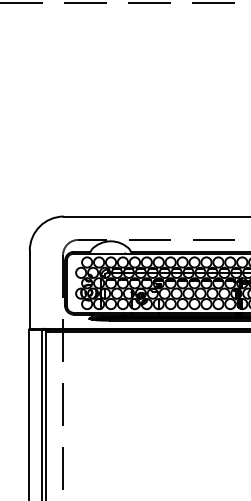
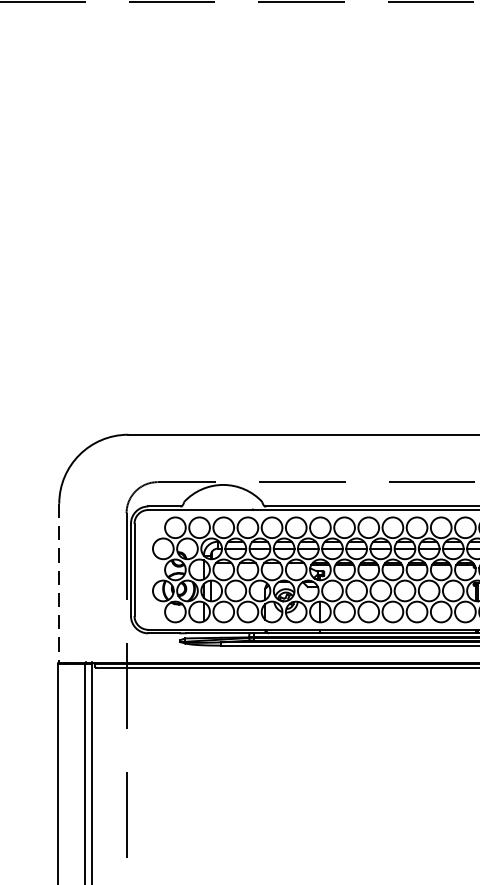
line: (29, 290) -> (58, 584), solid -> dashed

